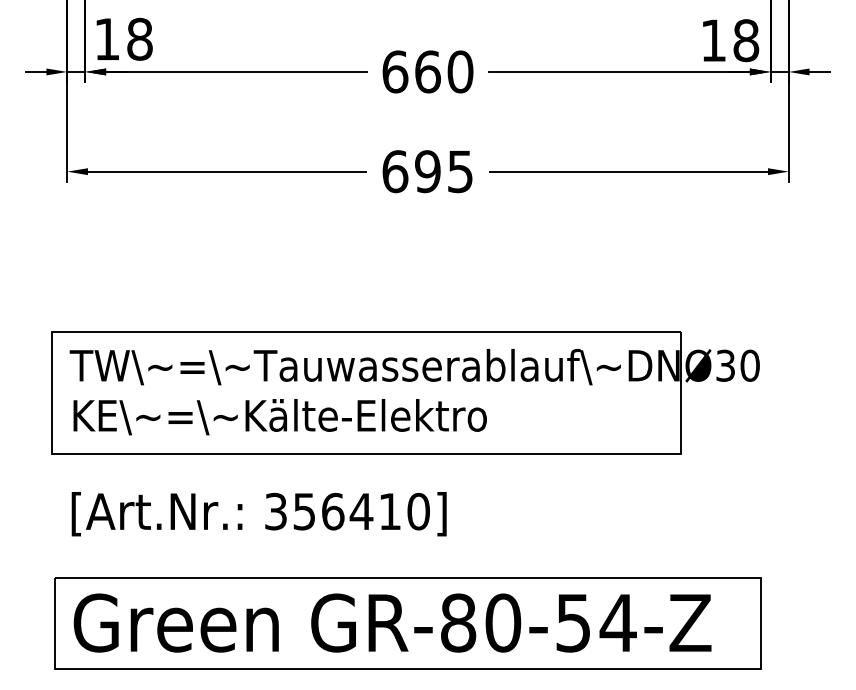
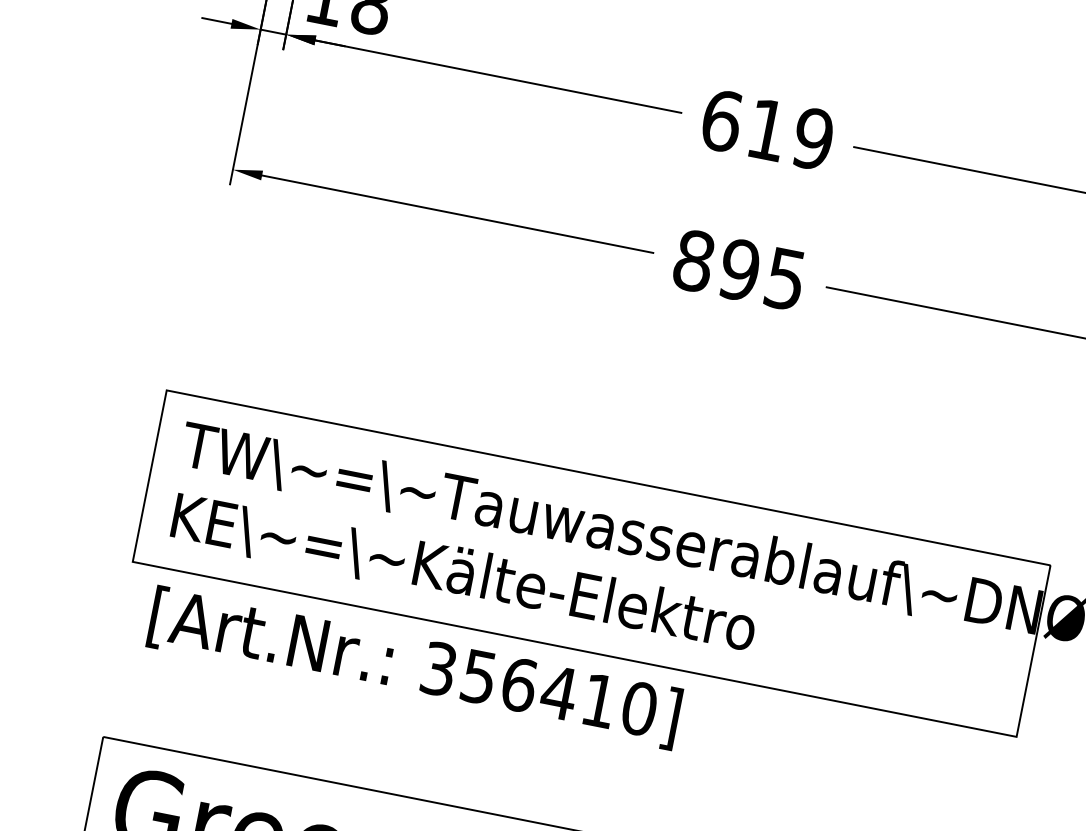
text: (444, 71) -> (791, 133), 660 -> 619
text: (395, 171) -> (694, 260), 695 -> 895
text: (258, 514) -> (413, 668), moved

